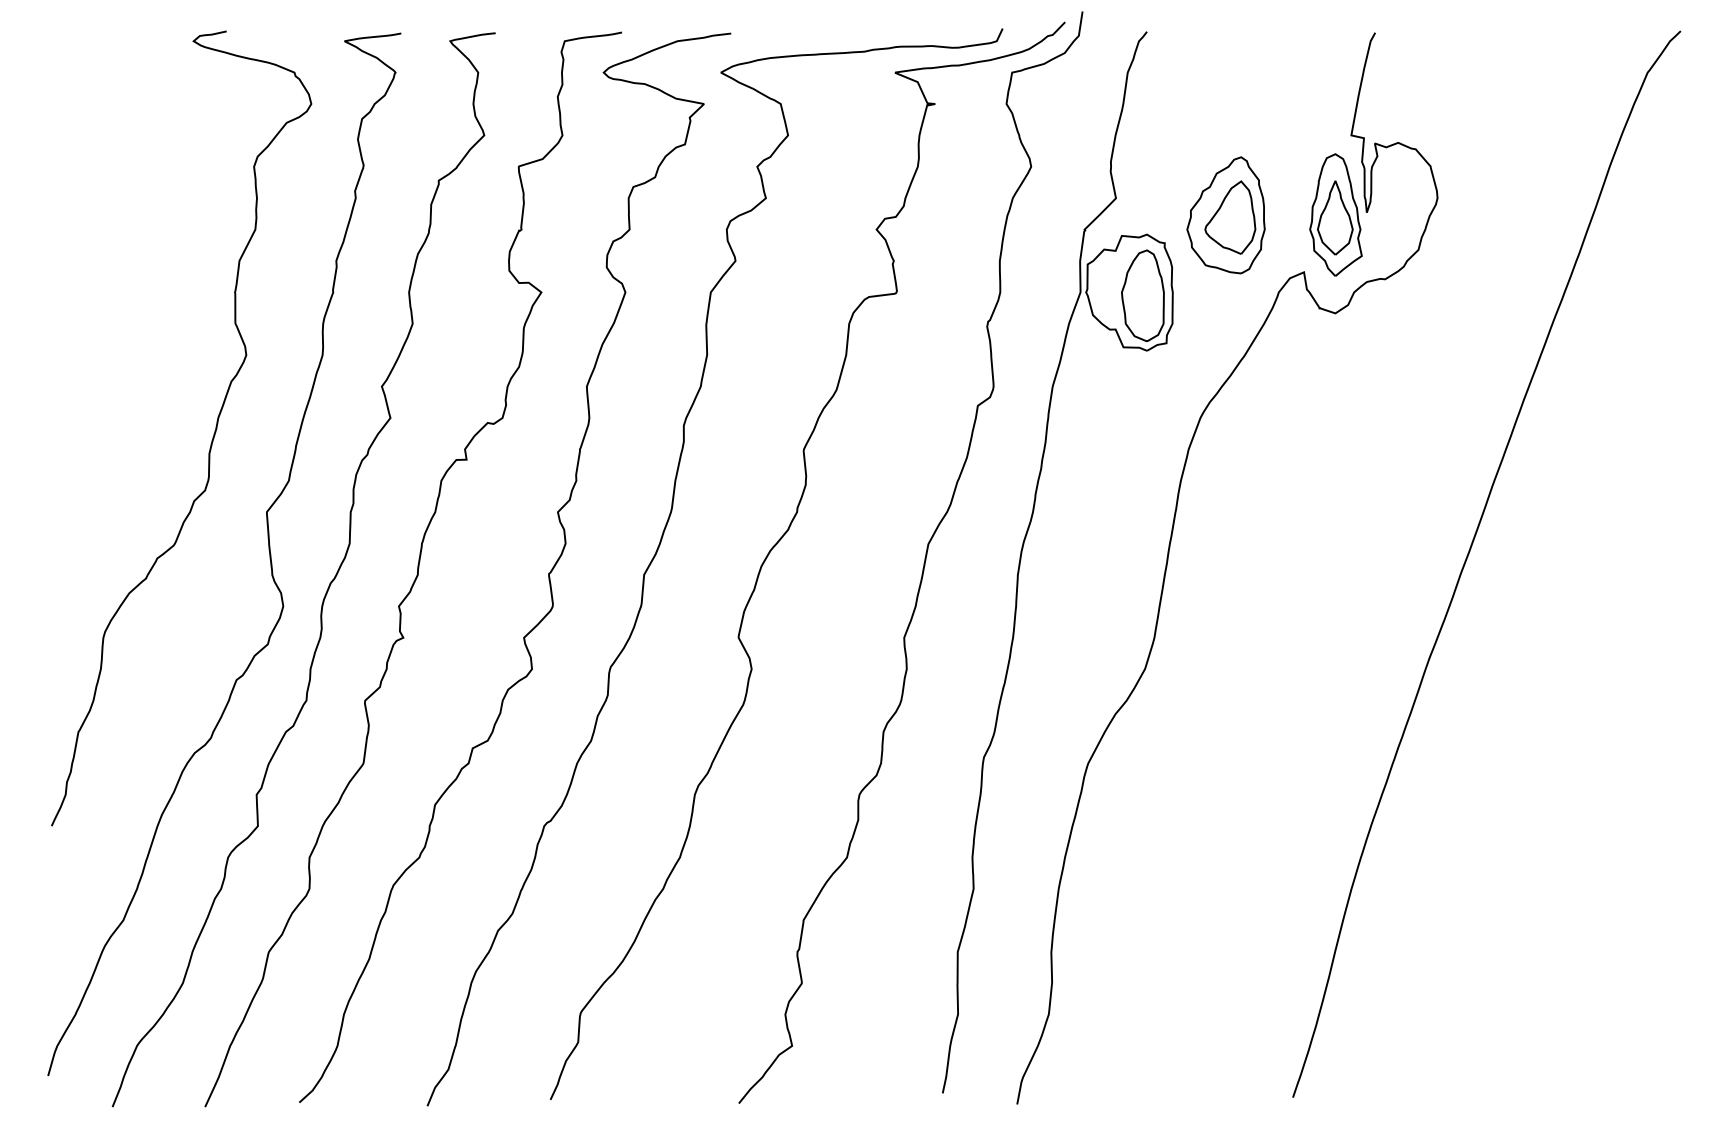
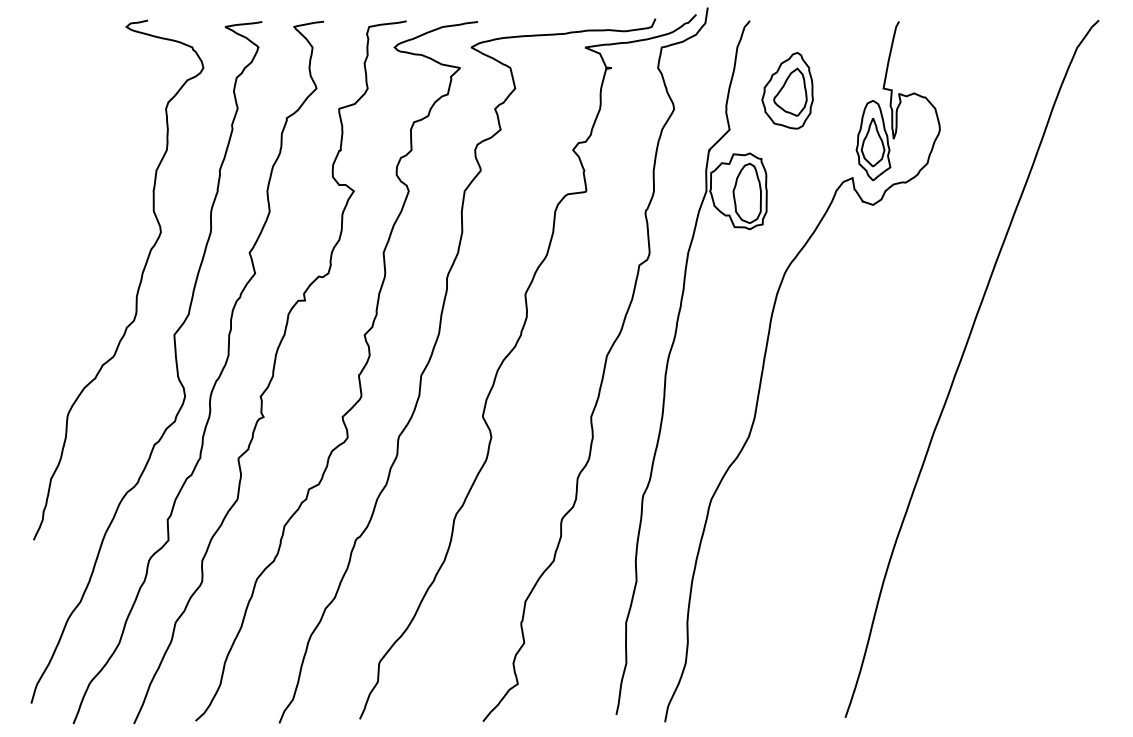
part: (1225, 214) -> (787, 90), moved

